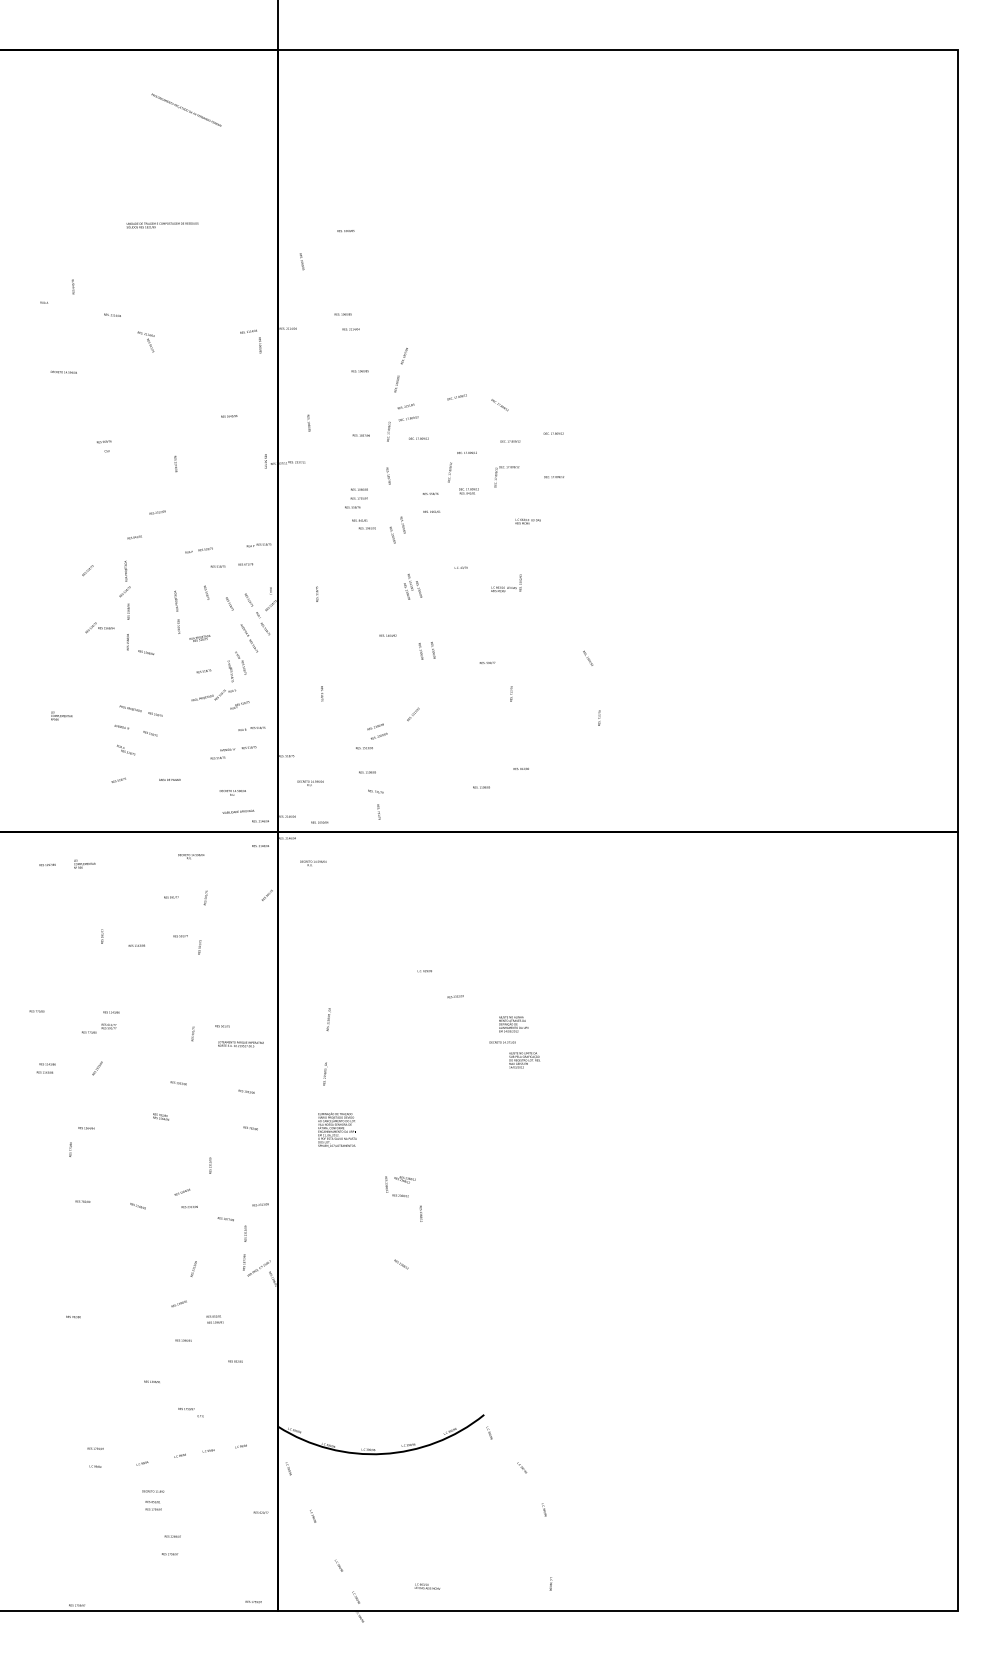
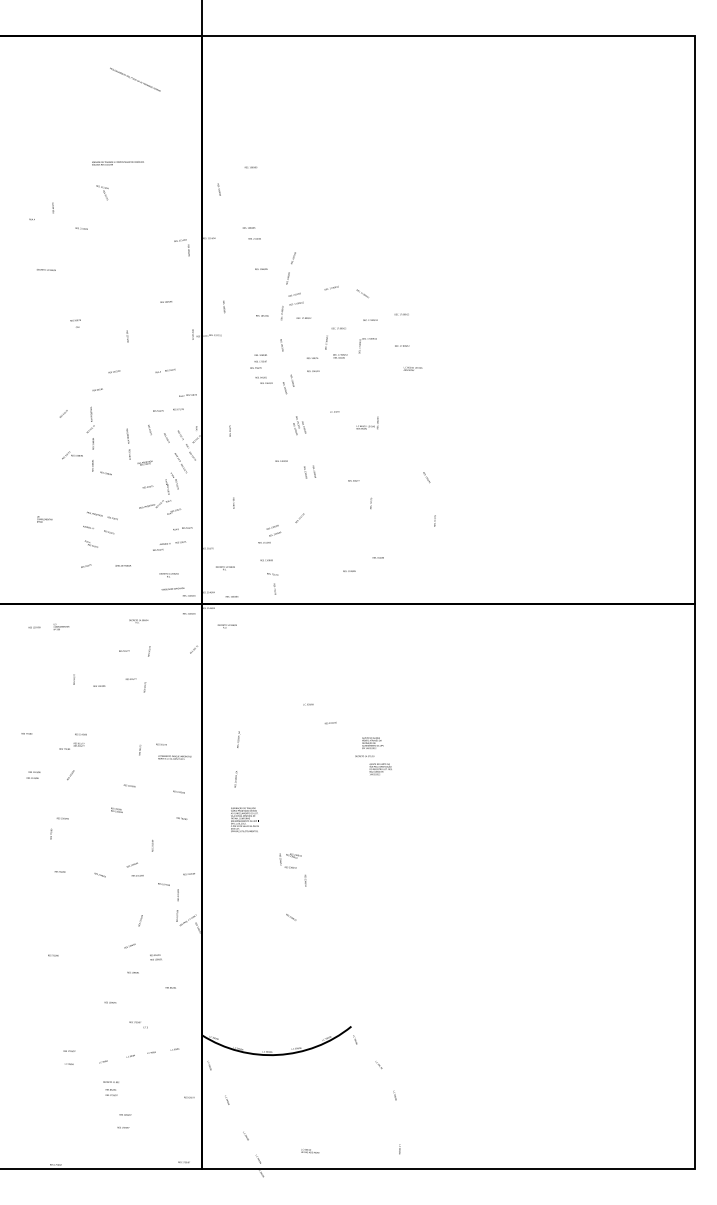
text: (145, 341) -> (101, 192), moved
text: (527, 521) -> (412, 368), moved
text: (198, 550) -> (165, 371), moved

